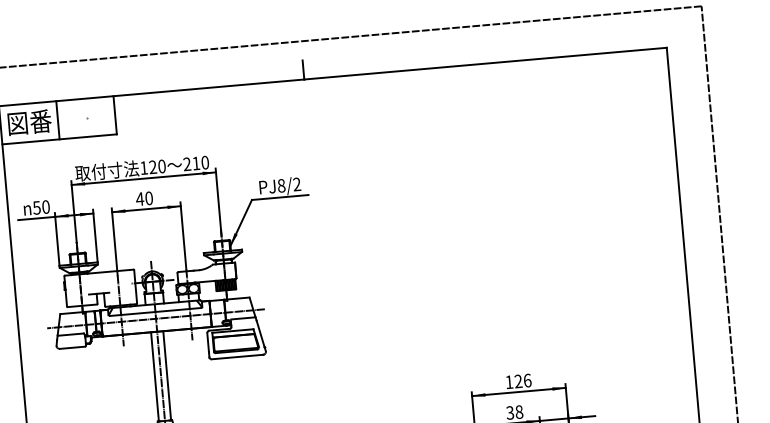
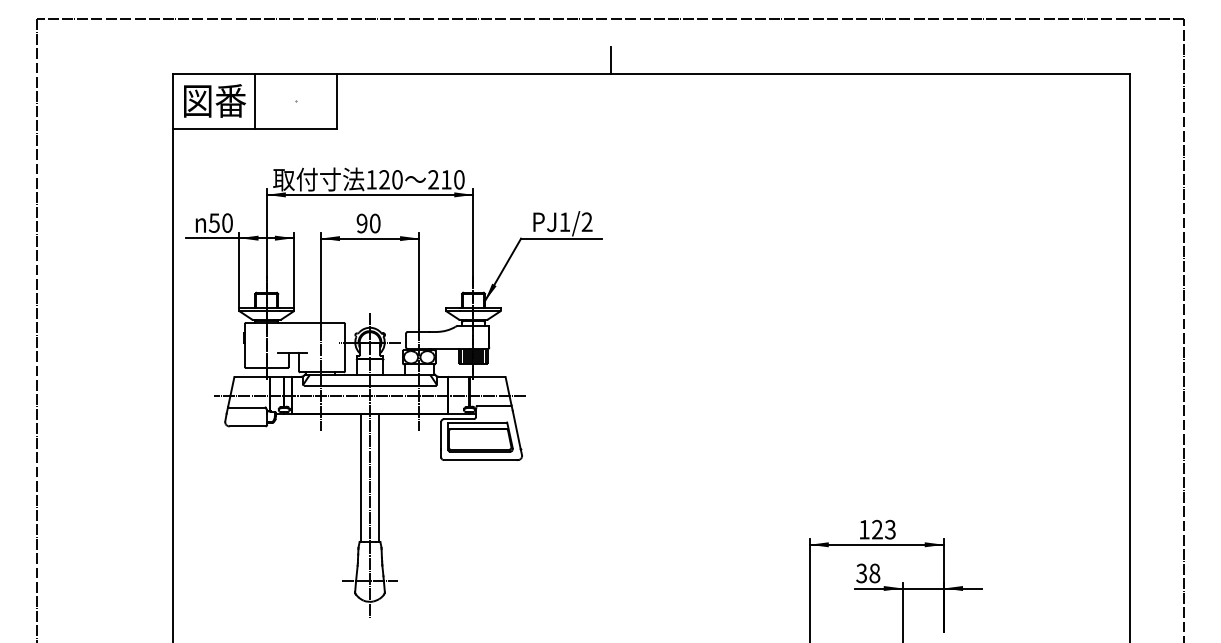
text: (281, 186) -> (564, 222), PJ8/2 -> PJ1/2
text: (139, 199) -> (361, 223), 40 -> 90
text: (527, 380) -> (890, 529), 126 -> 123

